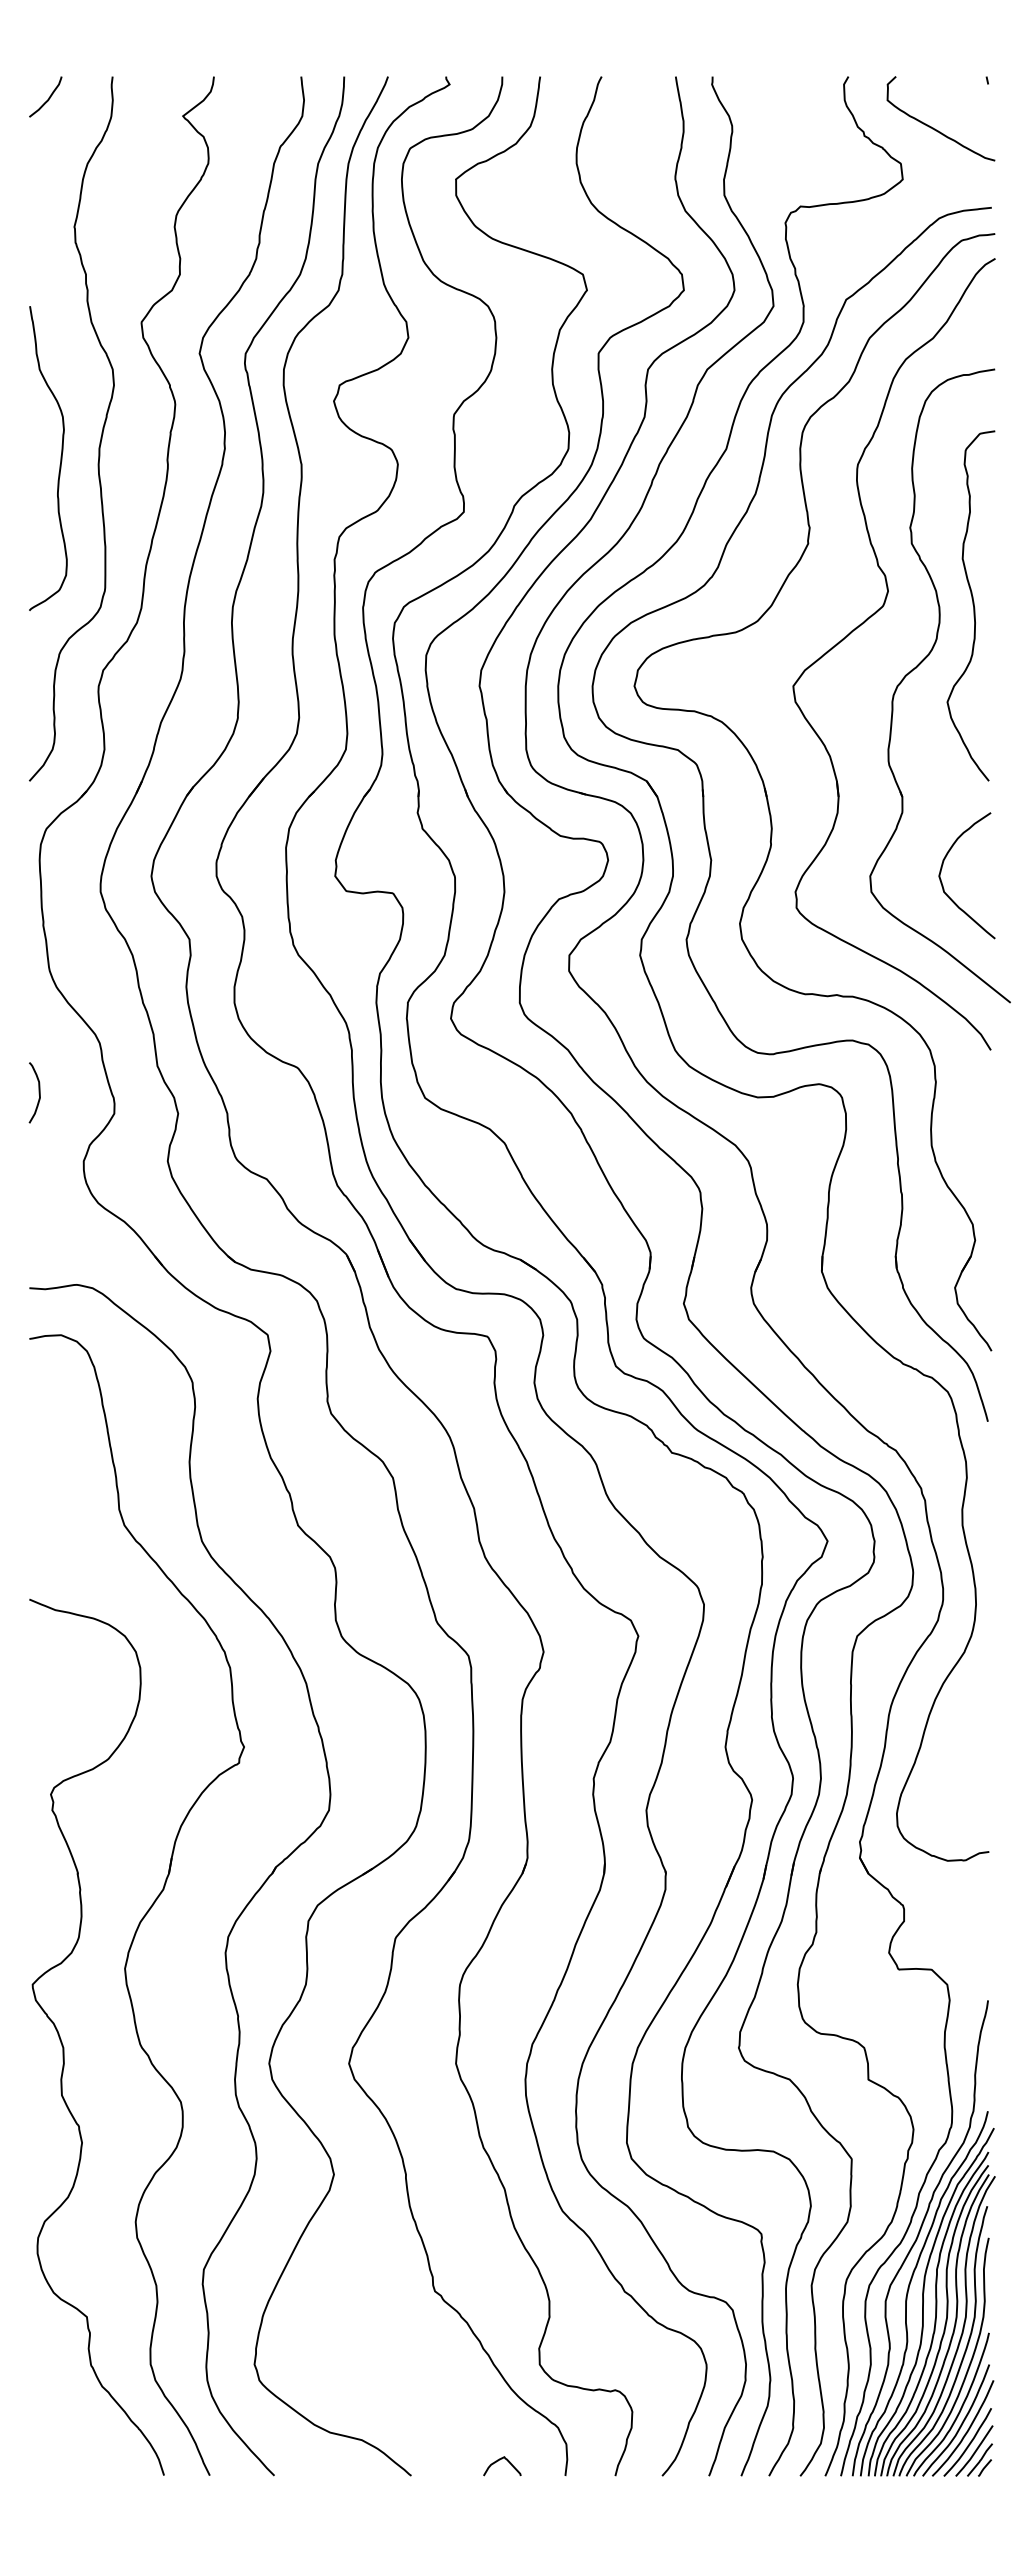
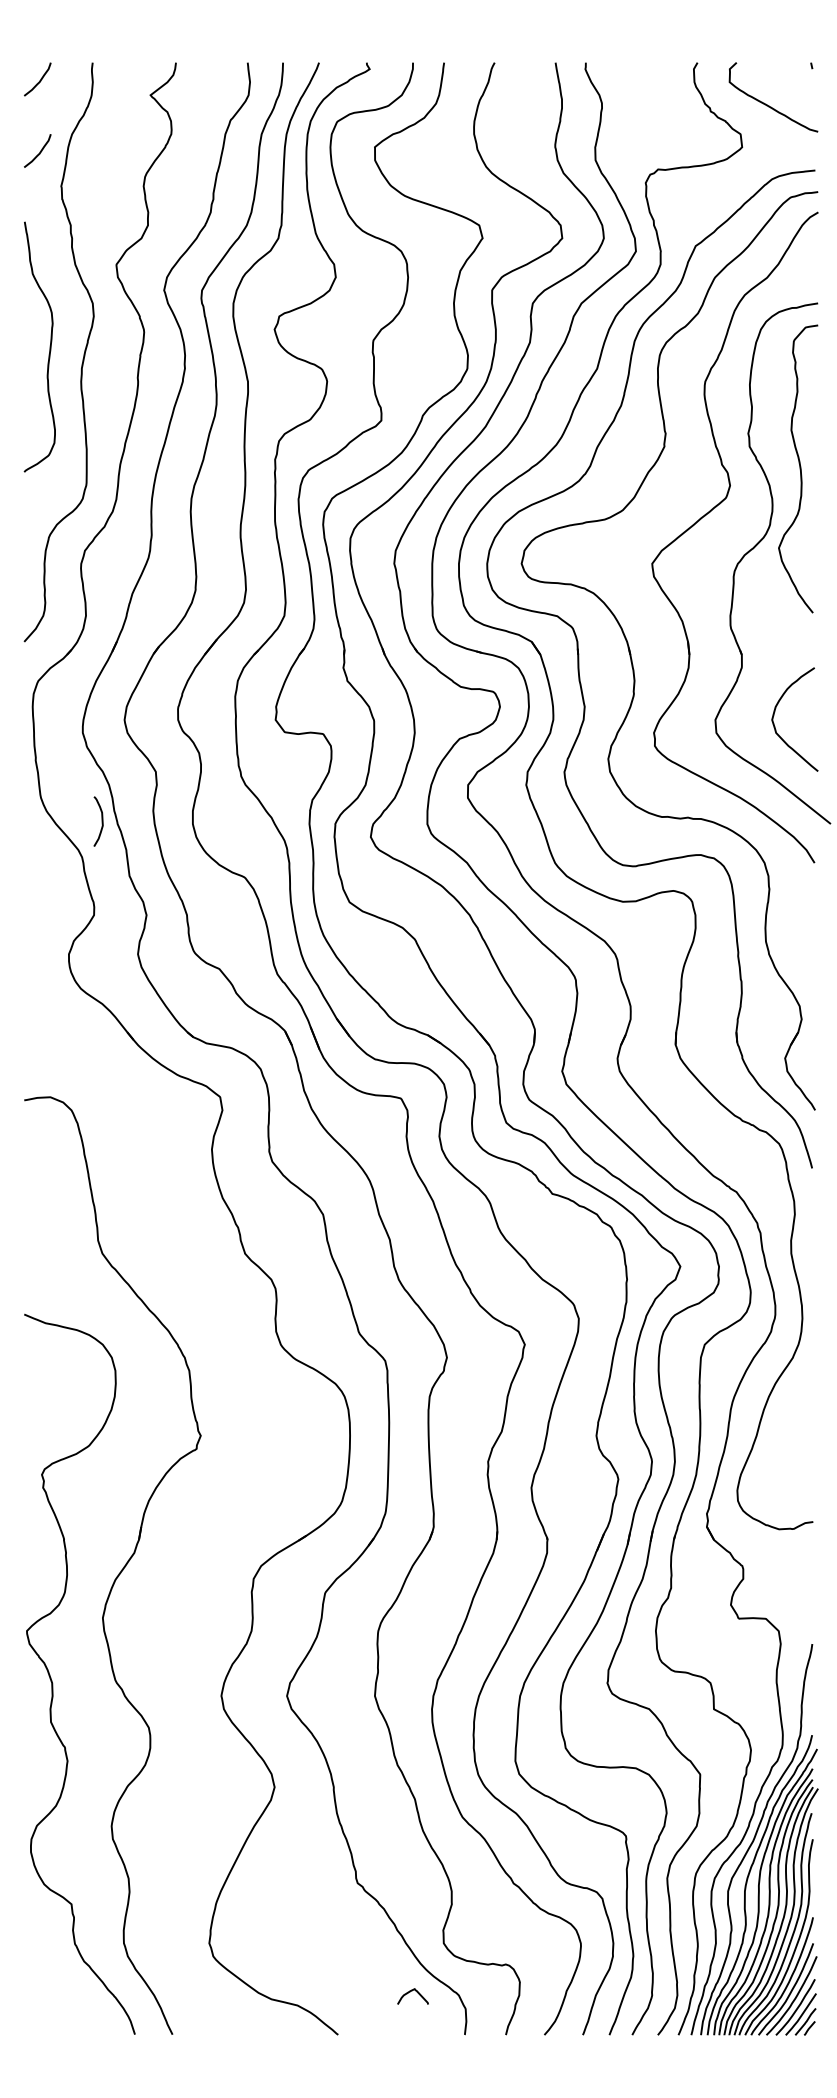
curve: (48, 184) -> (39, 151), added
curve: (60, 458) -> (49, 347), moved
curve: (972, 604) -> (799, 467), moved
curve: (38, 1092) -> (101, 821), moved
part: (236, 1918) -> (194, 1576), removed
curve: (500, 2460) -> (411, 1991), moved

